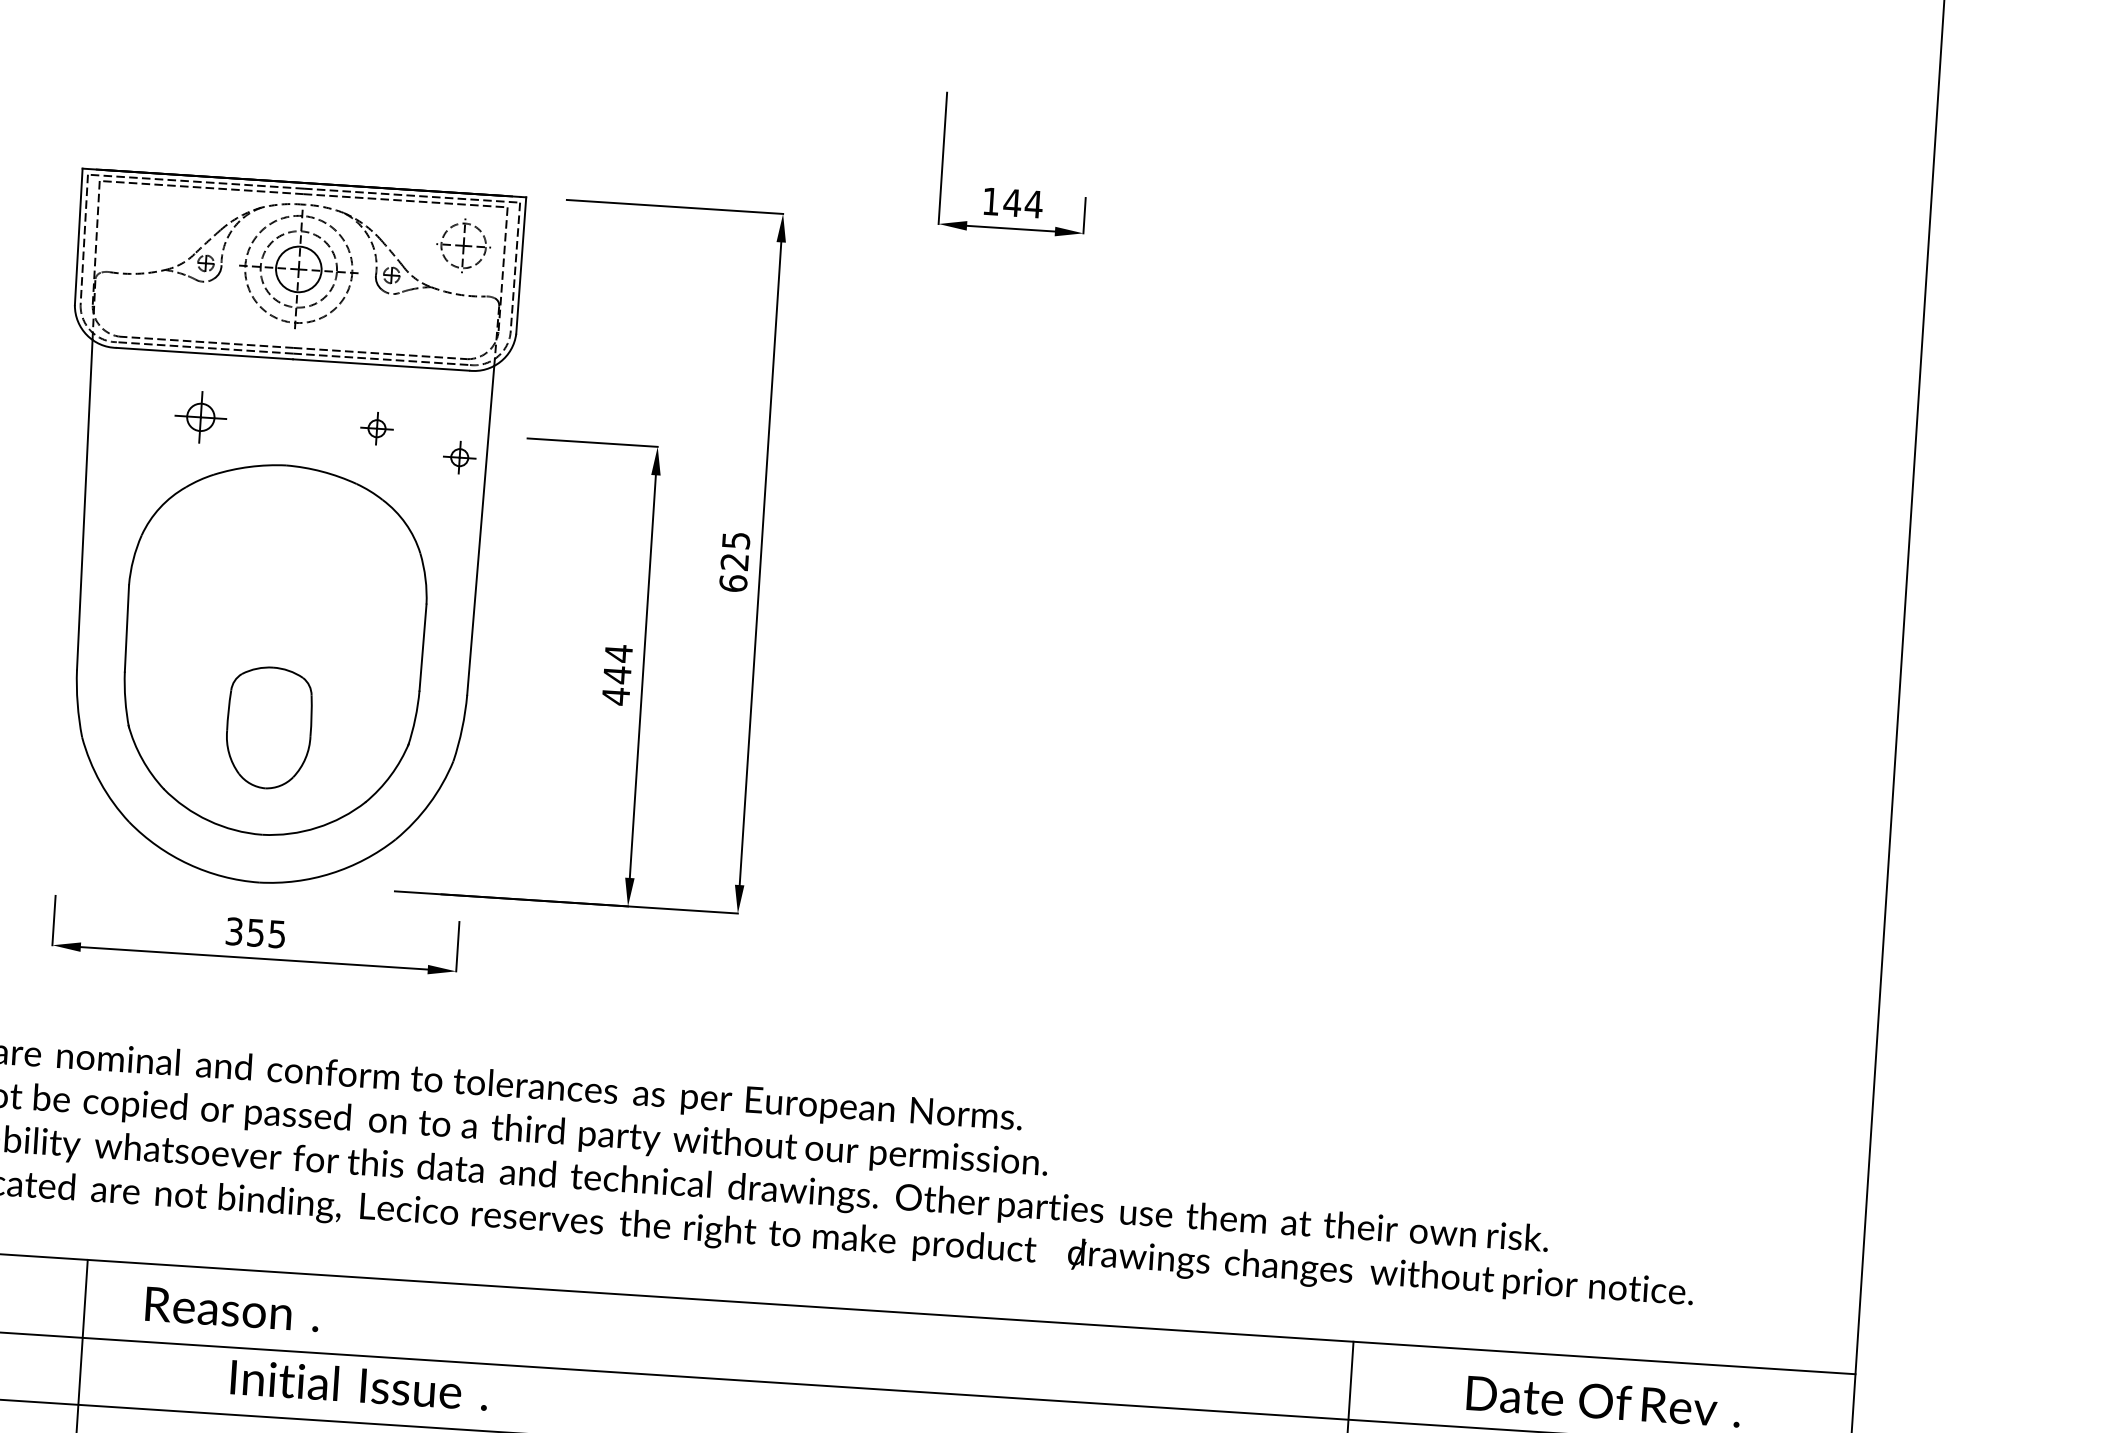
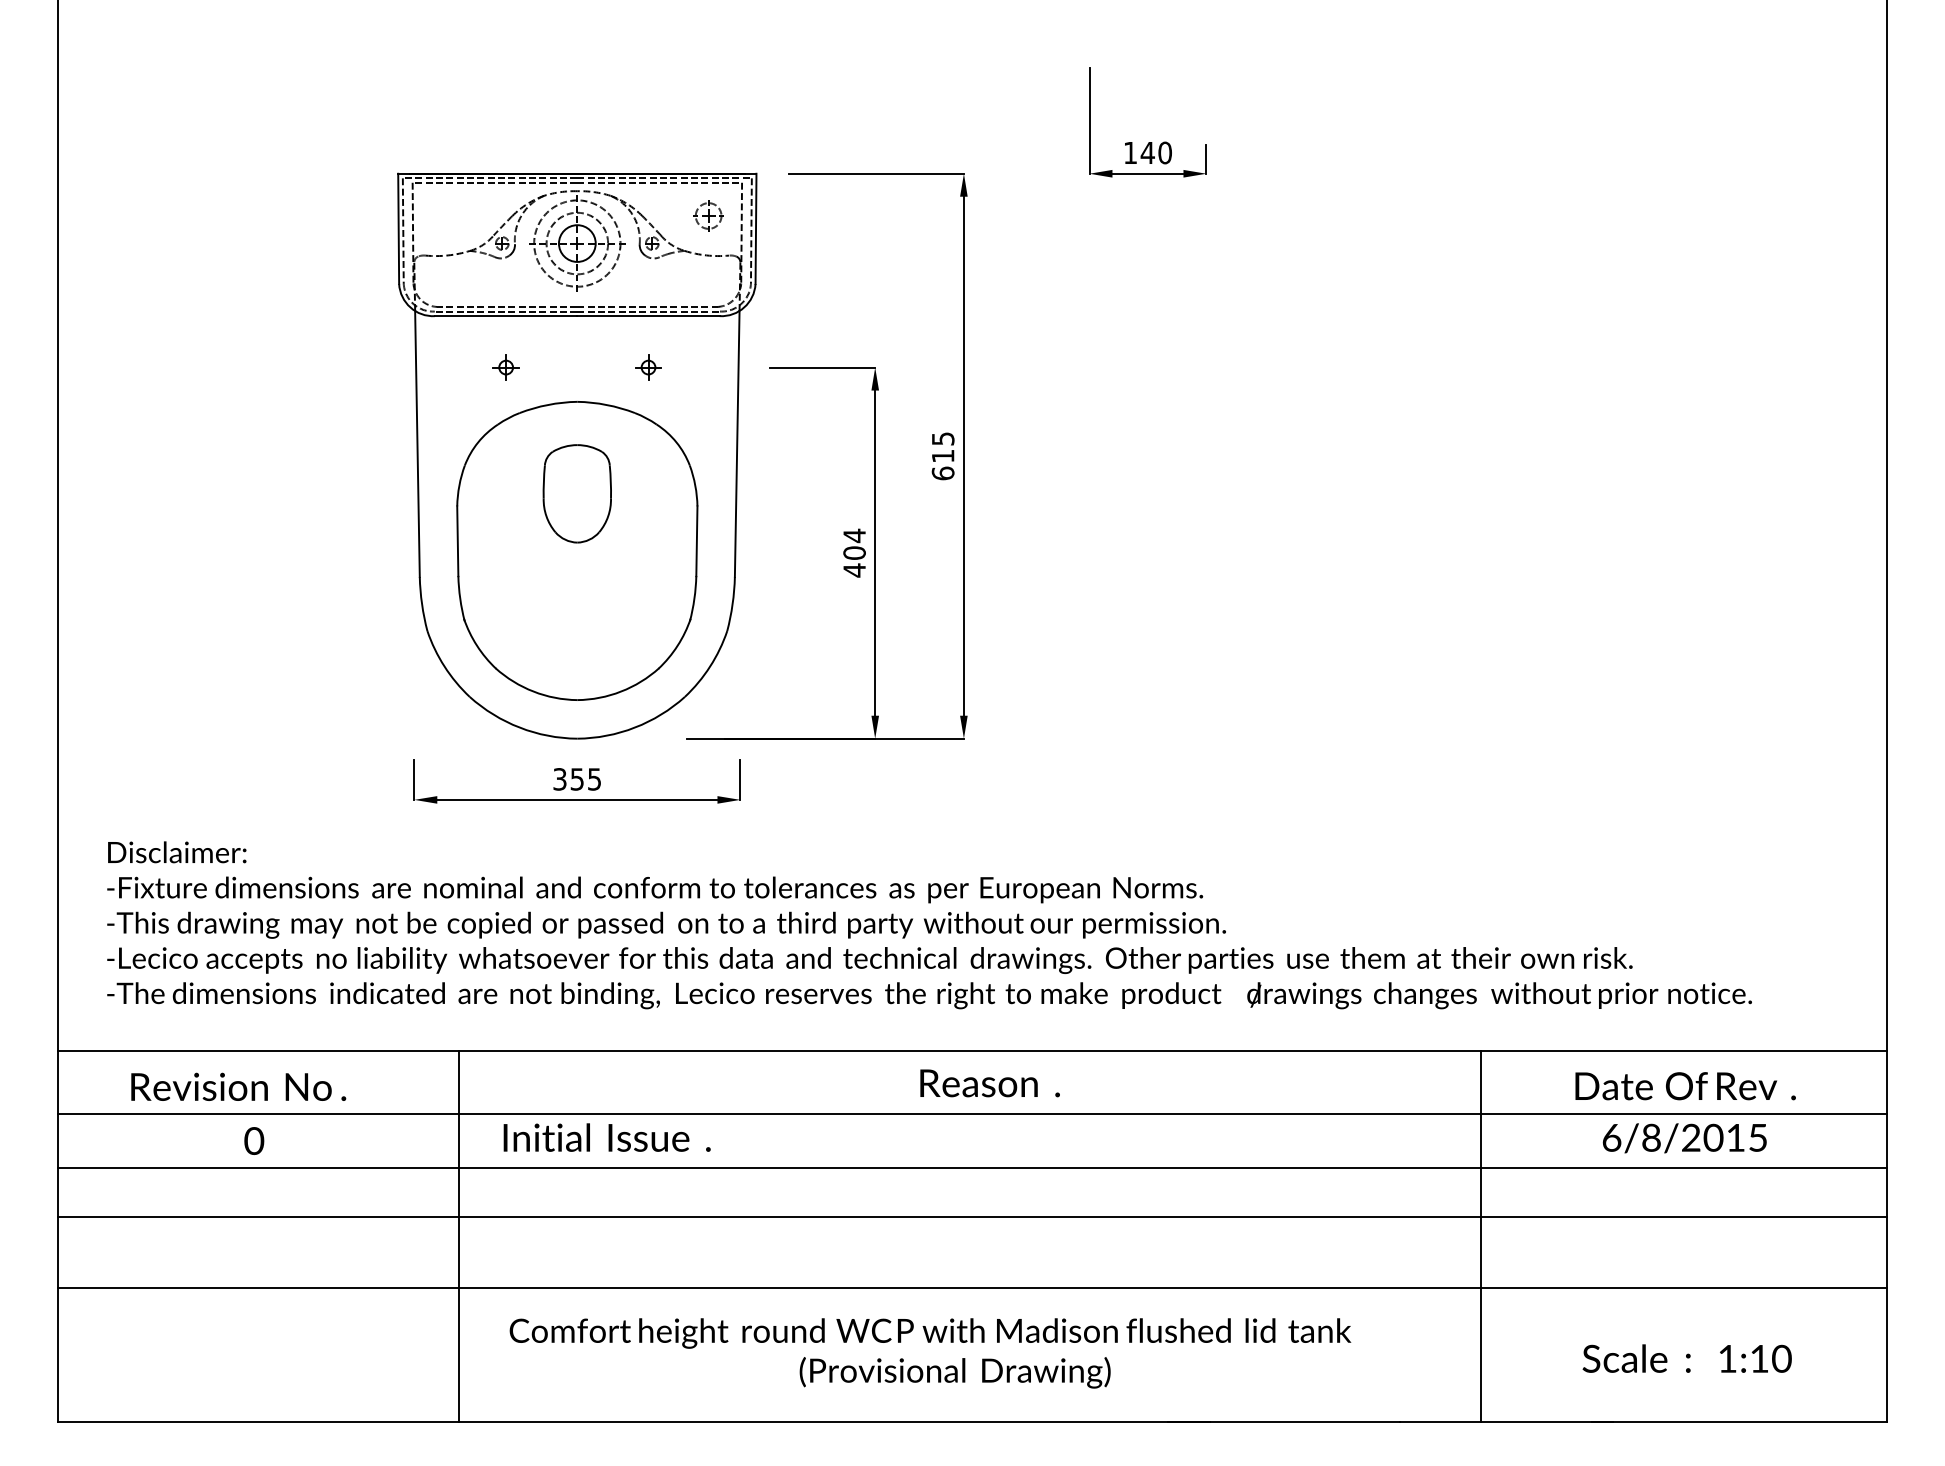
text: (1034, 203) -> (1165, 152), 144 -> 140
part: (463, 245) -> (708, 215), size x0.71
part: (199, 417) -> (505, 367), size x0.62
part: (459, 457) -> (716, 386), removed
text: (733, 562) -> (942, 456), 625 -> 615
text: (617, 675) -> (854, 553), 444 -> 404
part: (268, 727) -> (576, 493), moved
text: (231, 1309) -> (989, 1083), moved
text: (358, 1384) -> (606, 1137), moved

